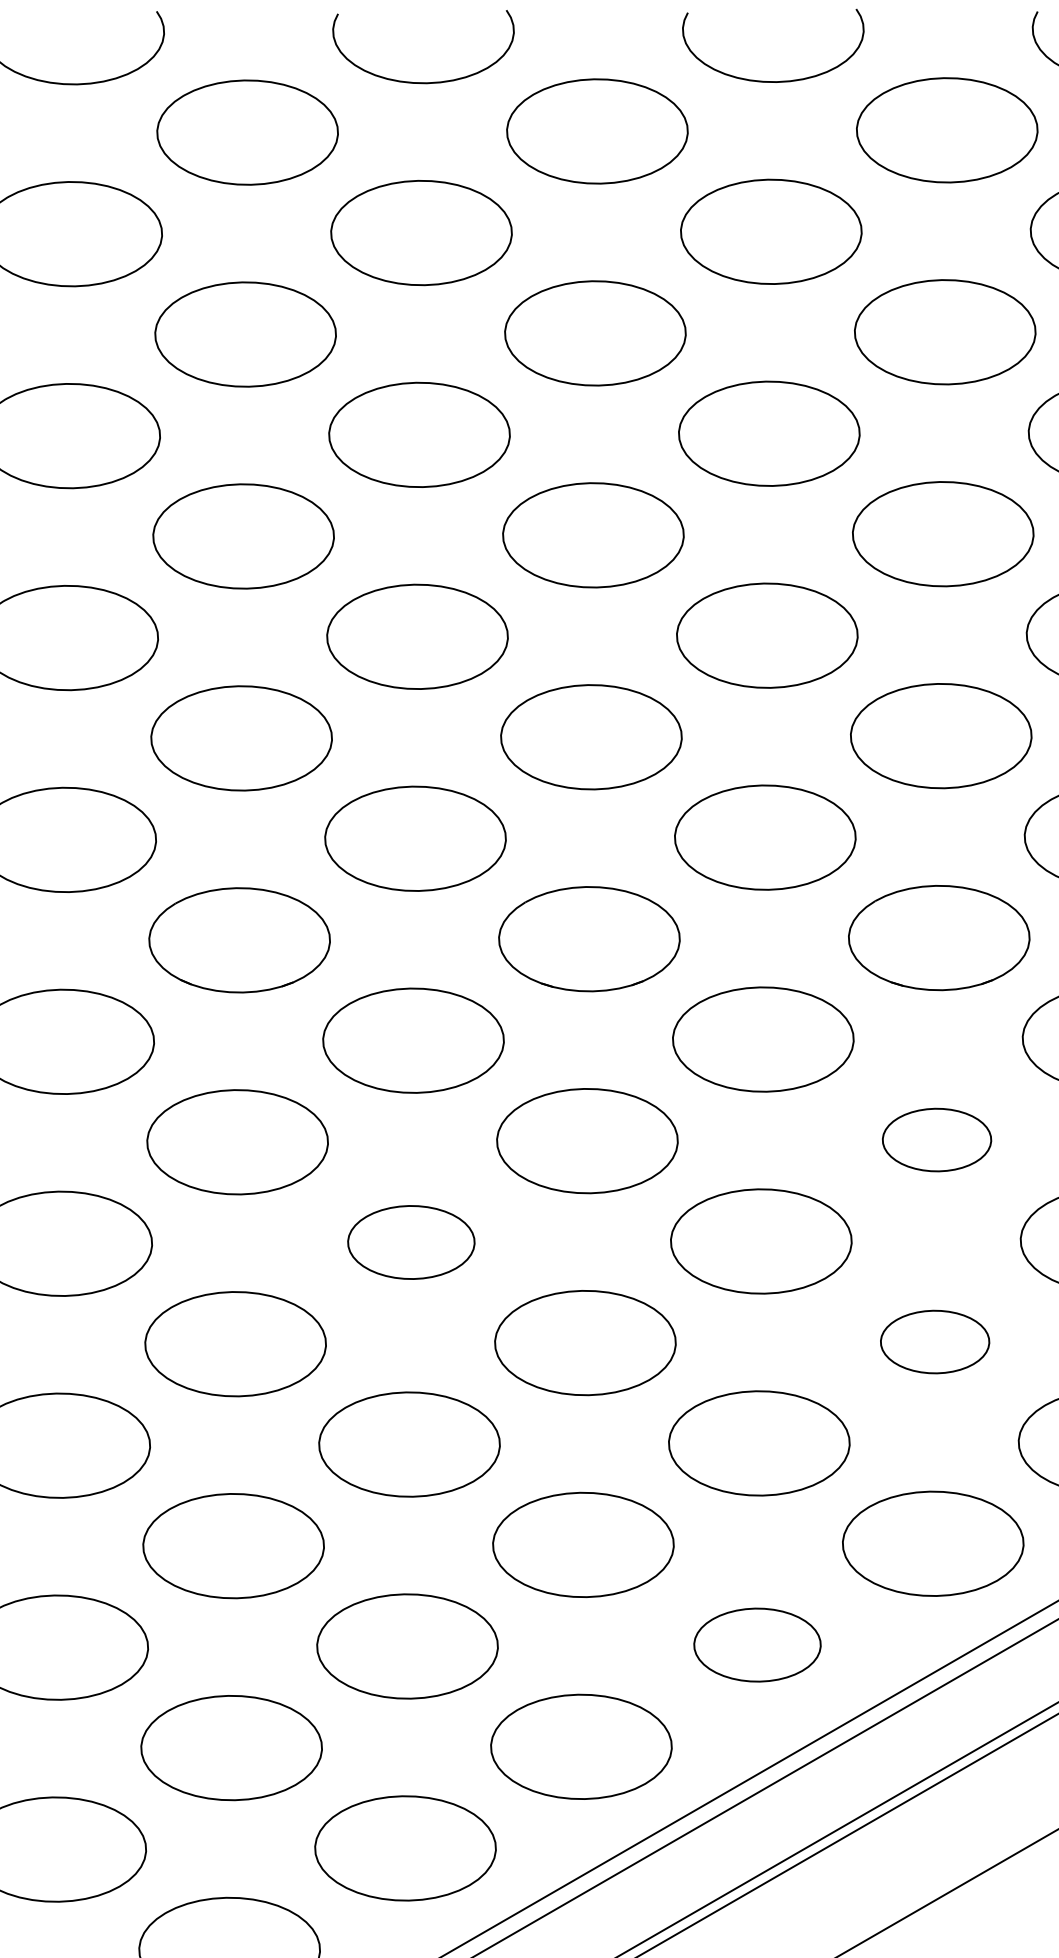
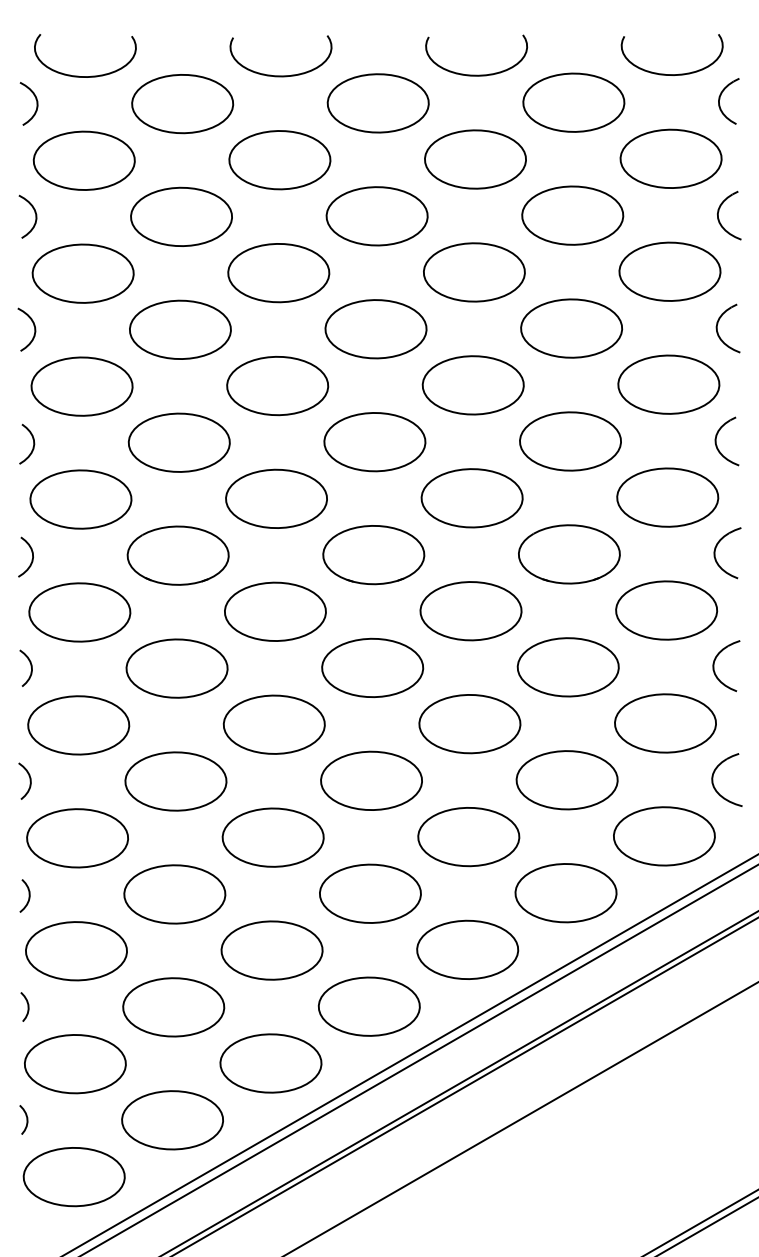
part: (935, 1140) -> (567, 667), size x1.67
part: (410, 1242) -> (273, 724), size x1.43
part: (934, 1342) -> (566, 780), size x1.67
part: (757, 1644) -> (467, 949), size x1.43

